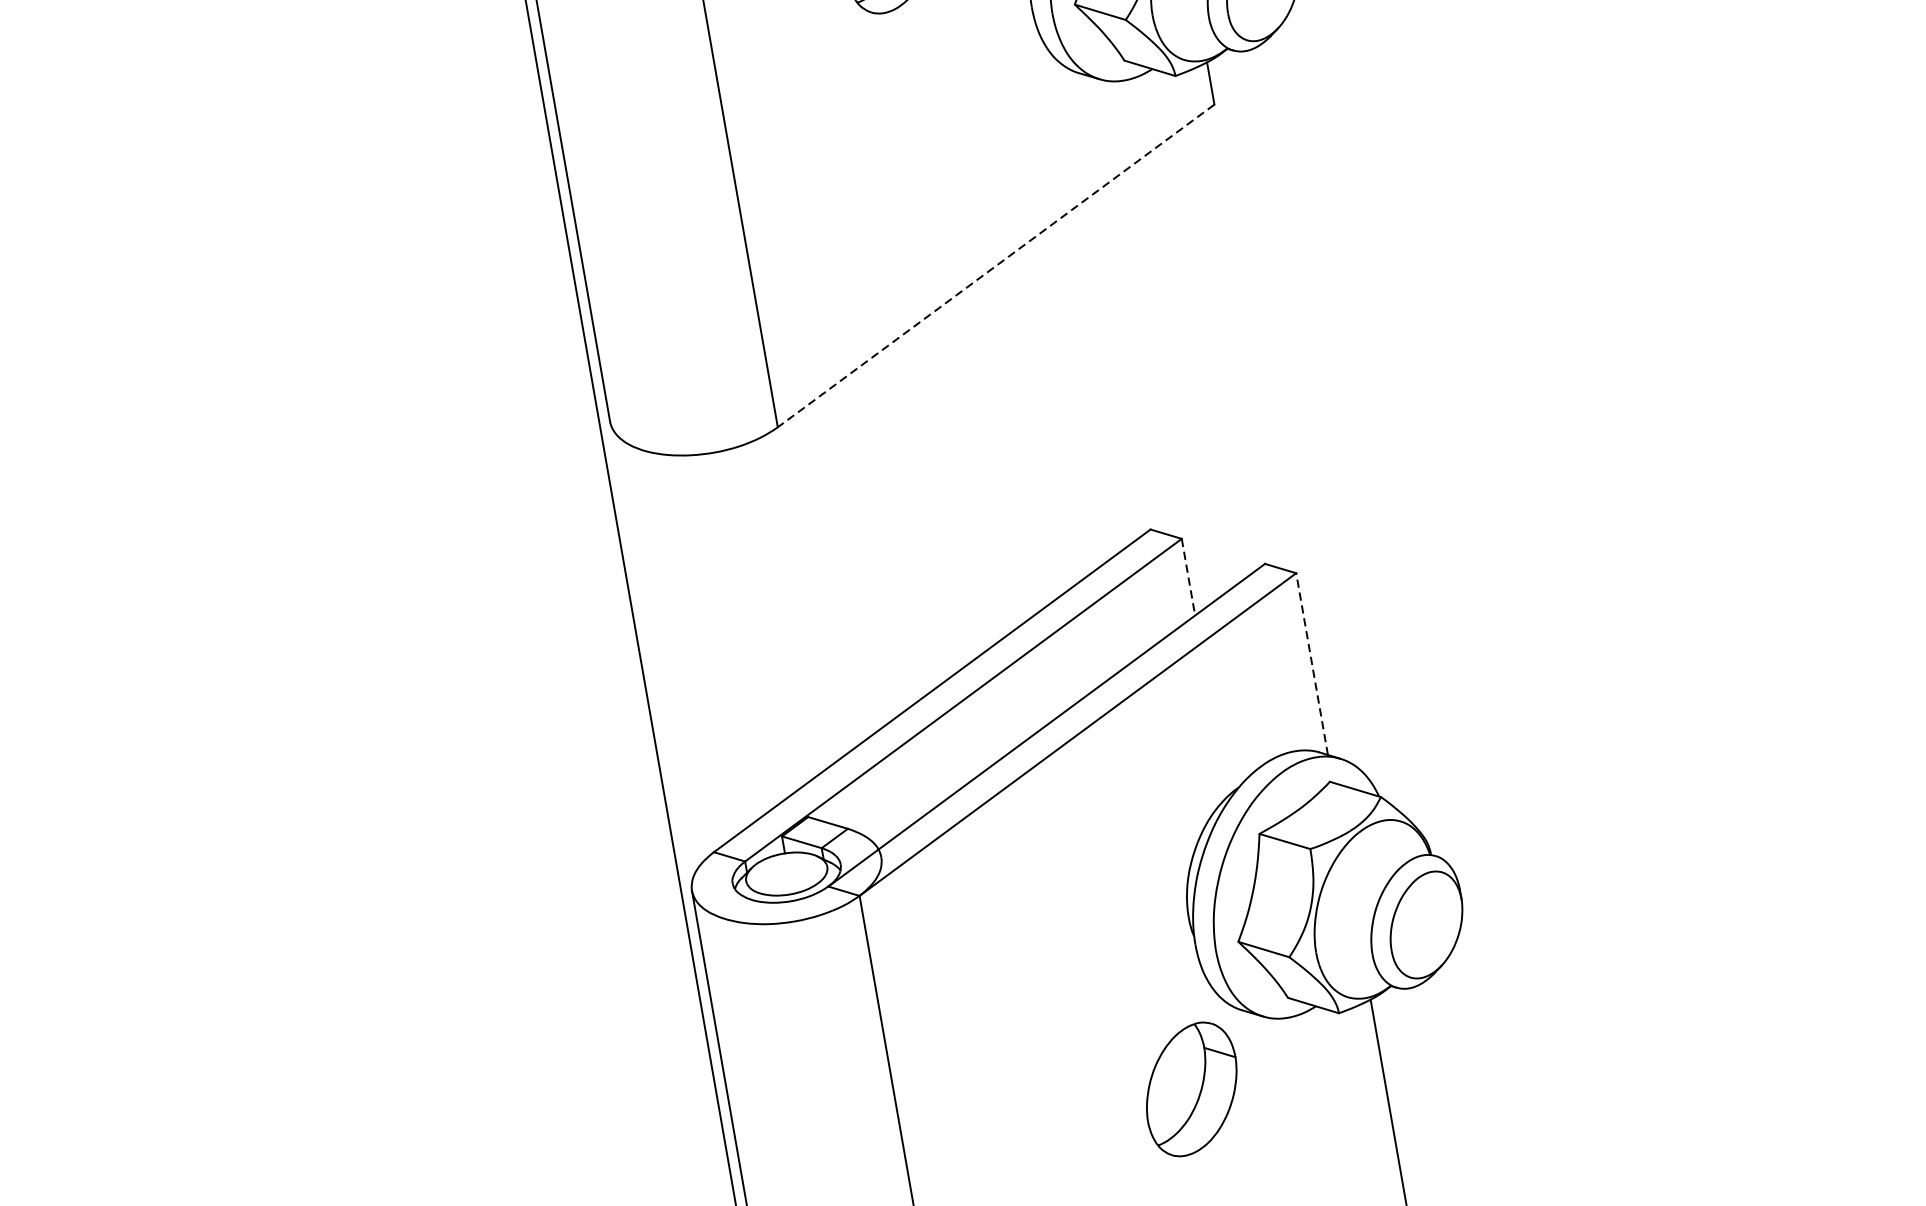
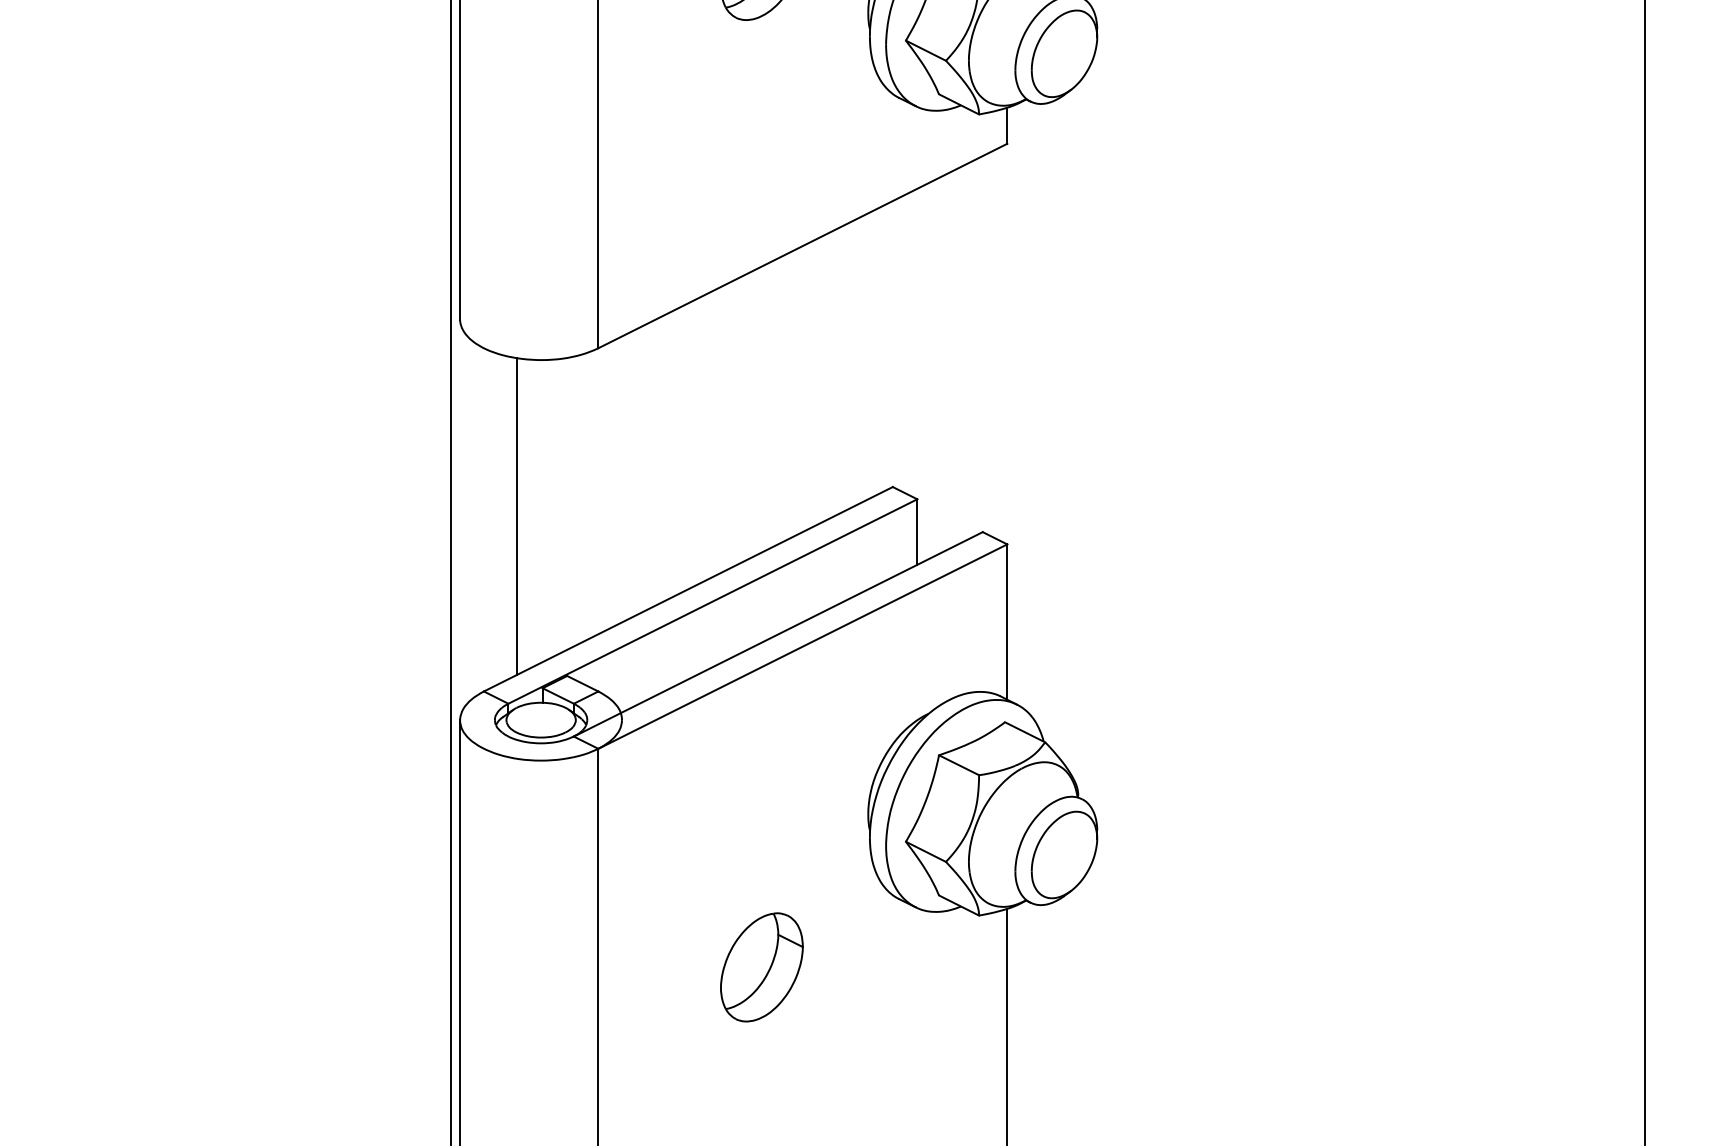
line: (995, 266) -> (802, 246), dashed -> solid
line: (1188, 577) -> (917, 532), dashed -> solid
line: (716, 640) -> (516, 516), added
line: (1312, 664) -> (1007, 622), dashed -> solid
part: (1191, 1089) -> (761, 967), moved

